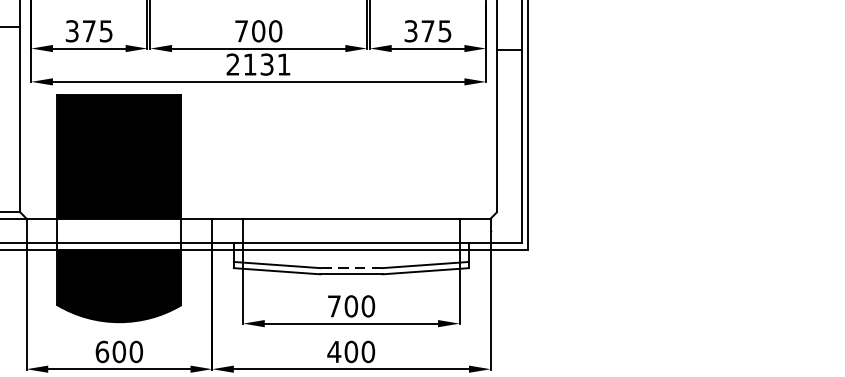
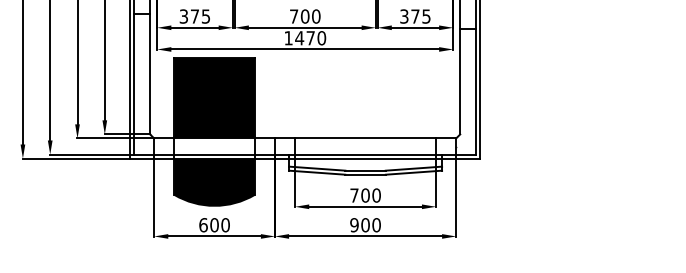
text: (259, 65) -> (305, 38), 2131 -> 1470
line: (351, 267) -> (365, 170), dashed -> solid
text: (332, 352) -> (353, 225), 400 -> 900

